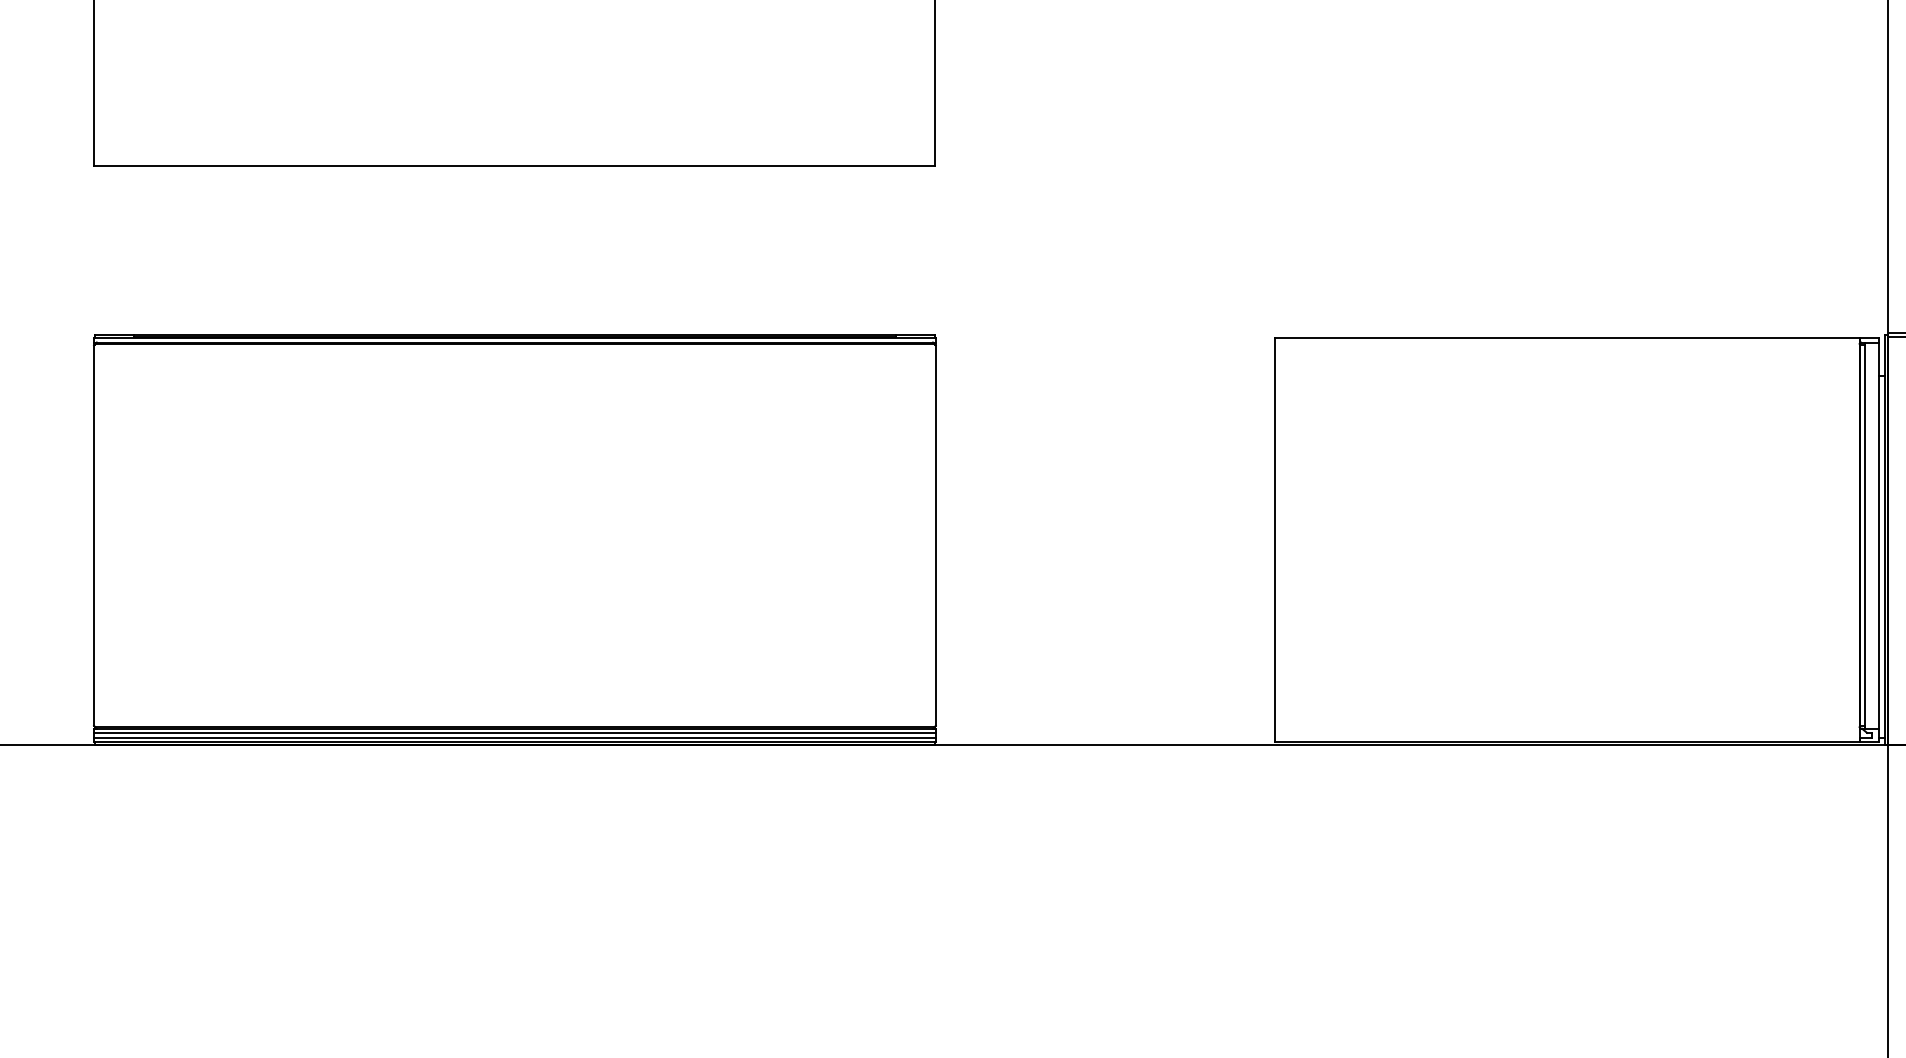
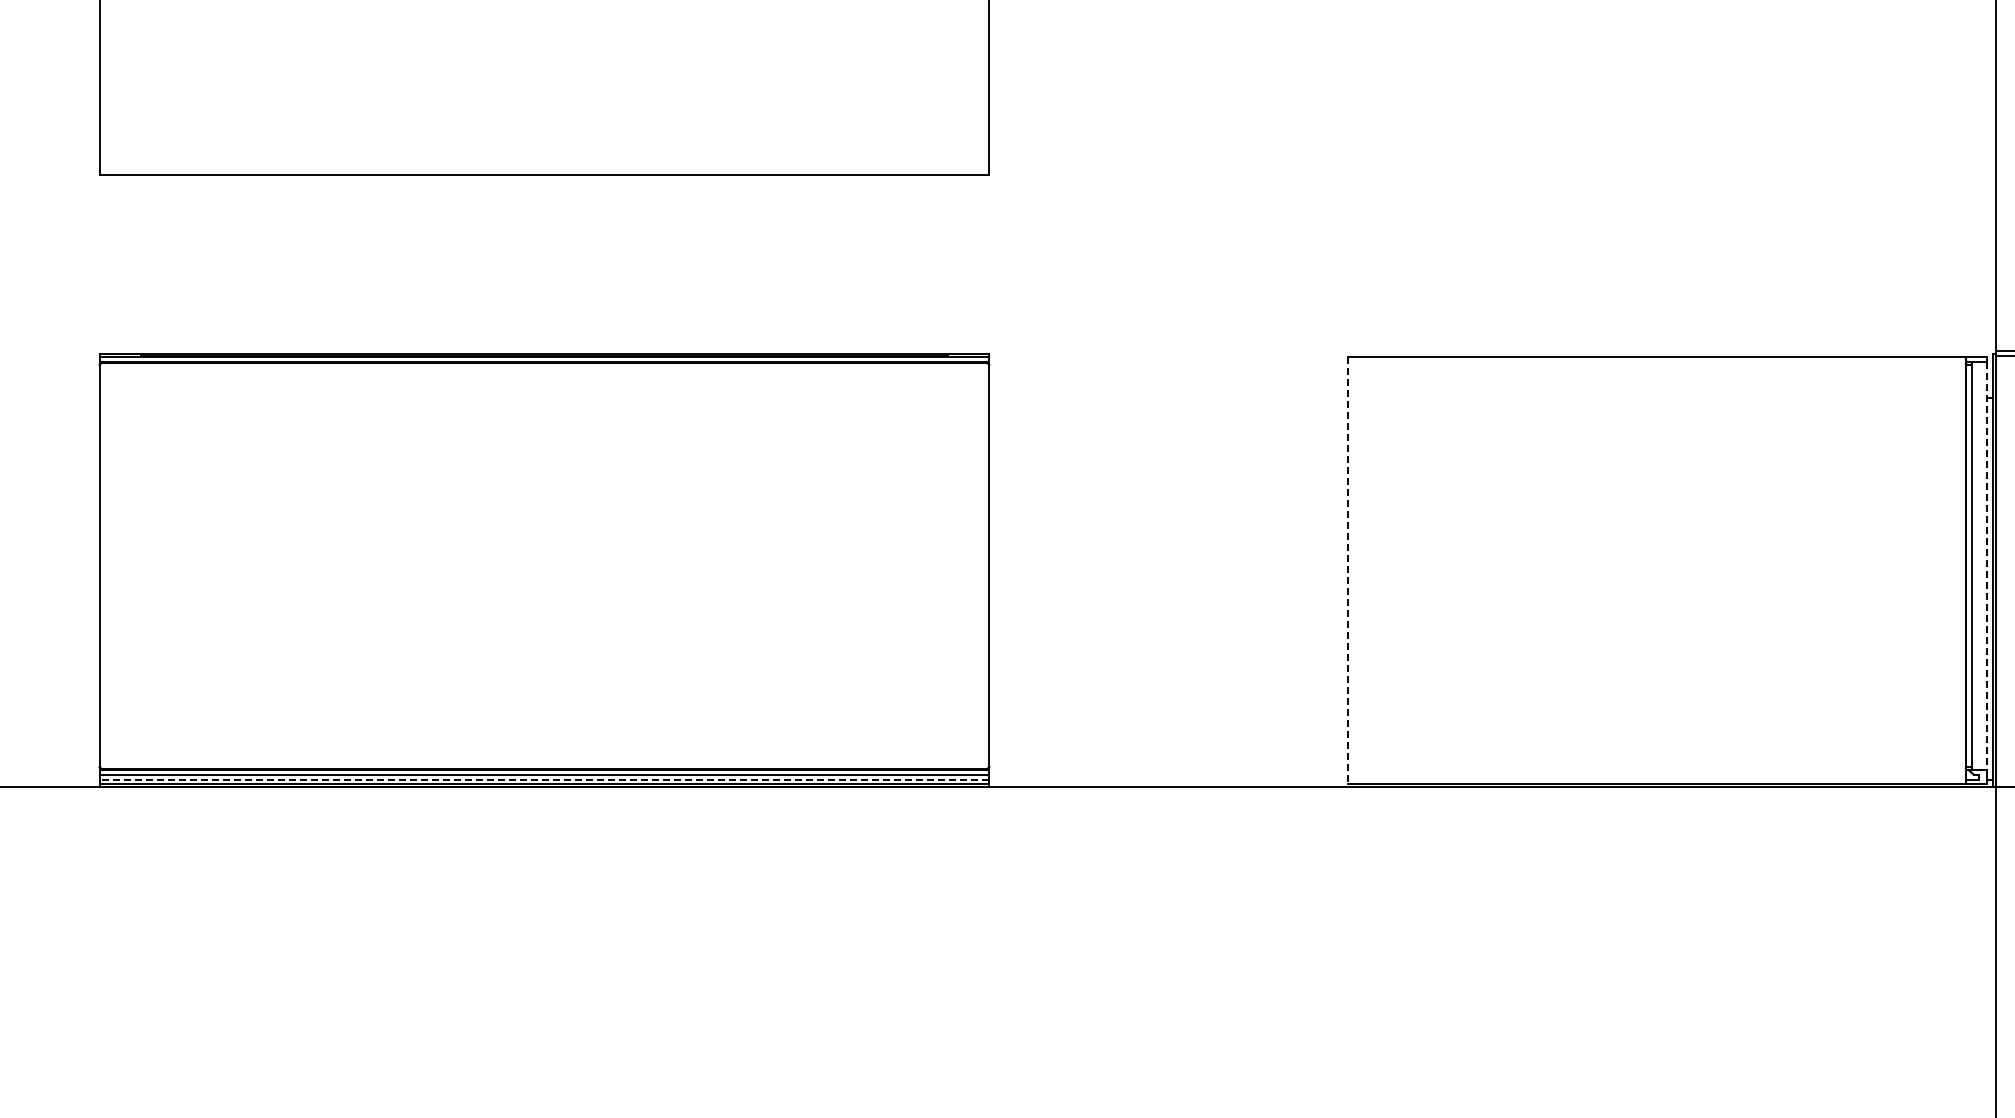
line: (1879, 536) -> (1986, 566), solid -> dashed
line: (1274, 540) -> (1347, 571), solid -> dashed
line: (515, 737) -> (544, 779), solid -> dashed

